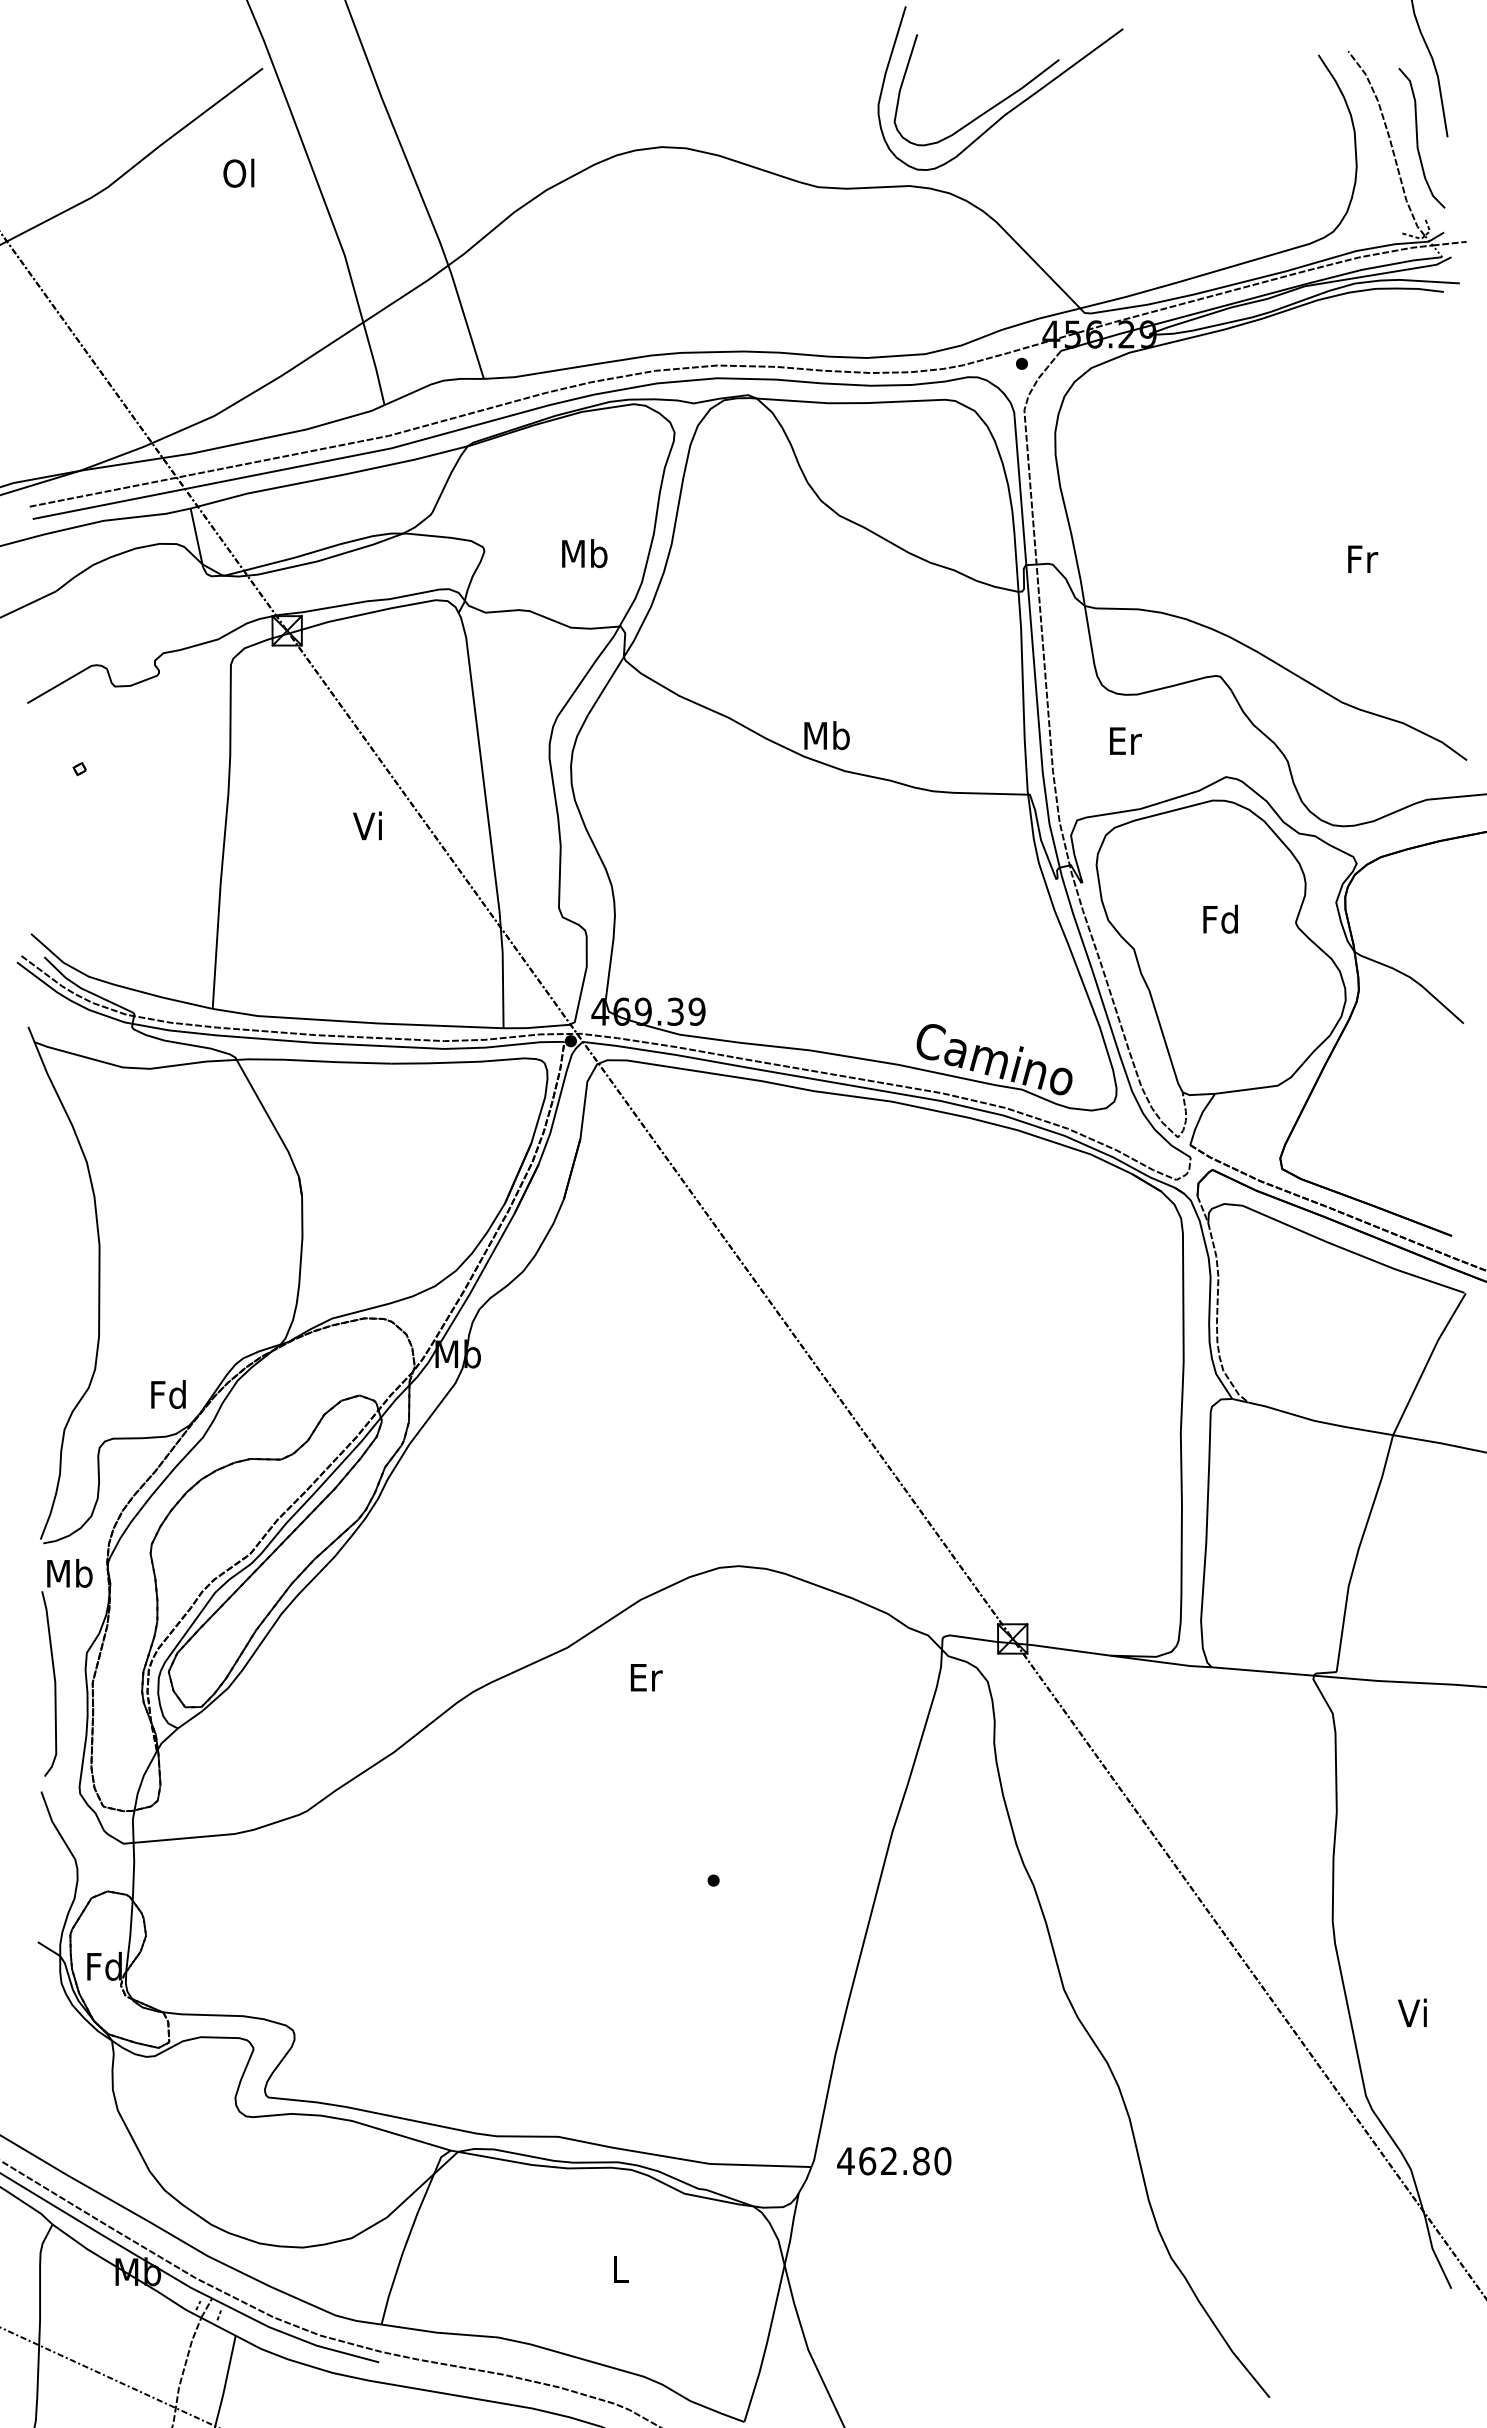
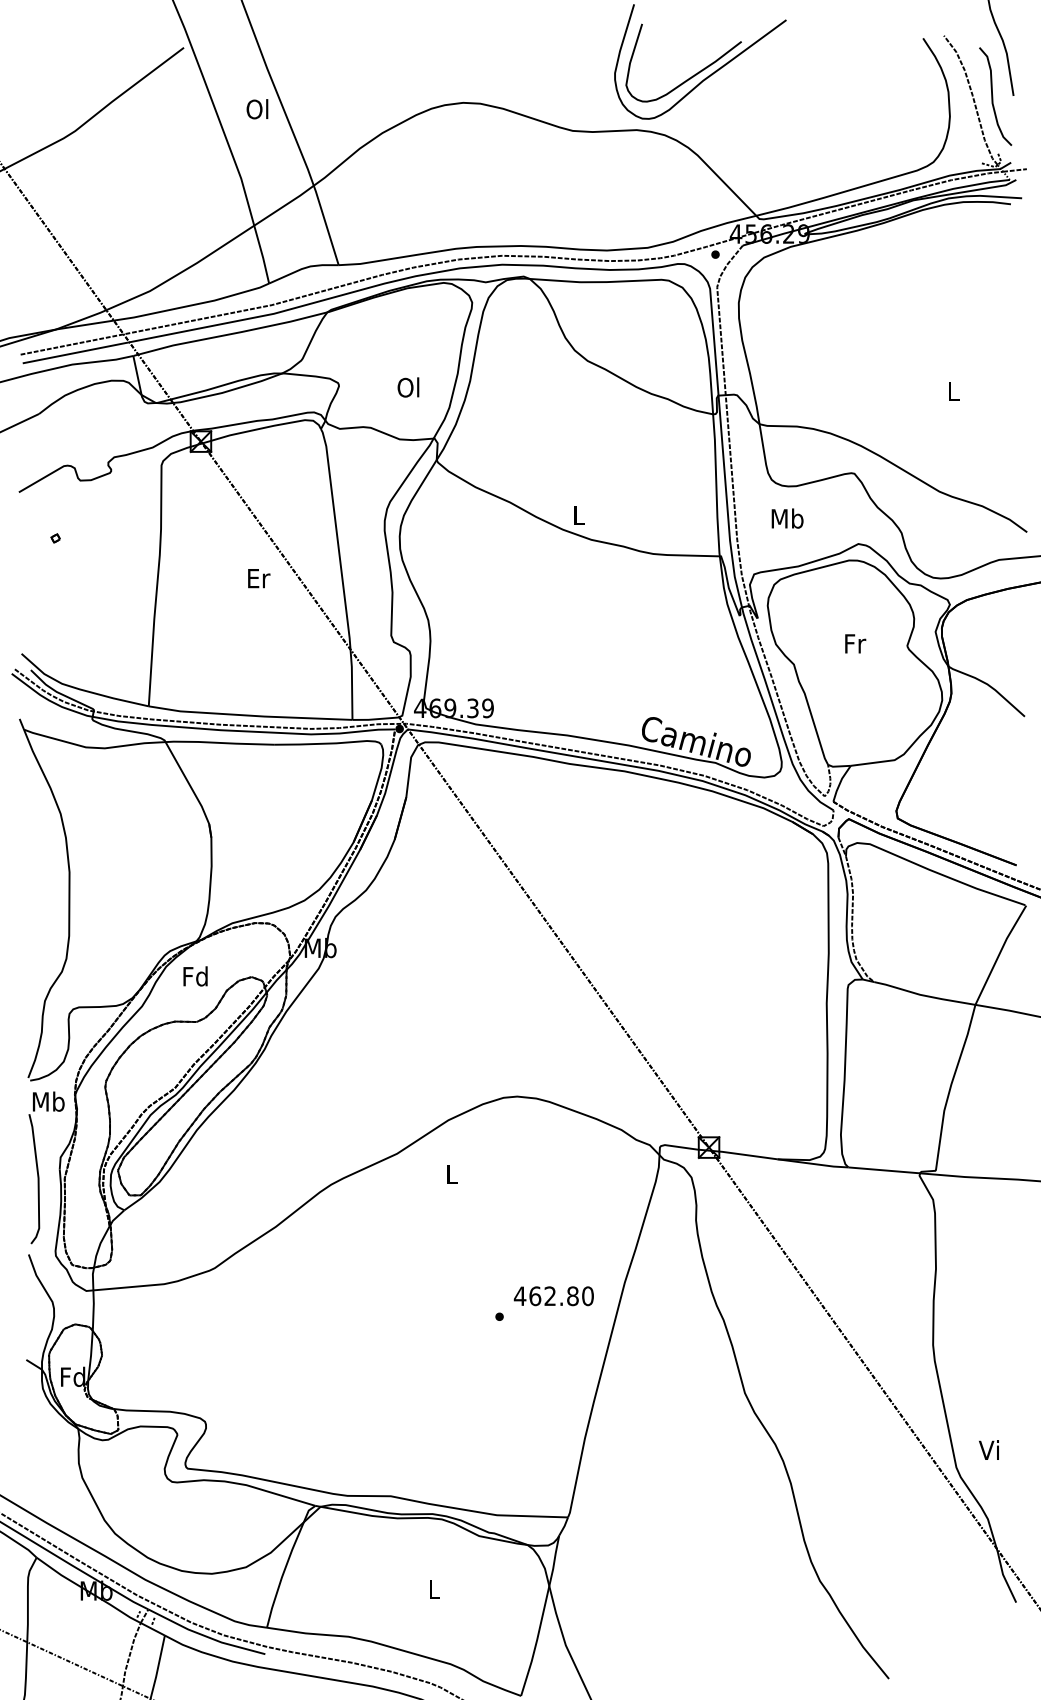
text: (238, 172) -> (257, 108), moved
text: (584, 553) -> (409, 387), Mb -> Ol
text: (1363, 558) -> (954, 390), Fr -> L
text: (826, 735) -> (578, 514), Mb -> L
text: (1124, 740) -> (787, 518), Er -> Mb
text: (369, 825) -> (258, 577), Vi -> Er
text: (1220, 918) -> (854, 643), Fd -> Fr
text: (168, 1394) -> (195, 976), moved
text: (646, 1677) -> (452, 1174), Er -> L
text: (1412, 2012) -> (989, 1449), moved
text: (894, 2161) -> (554, 1296), moved

